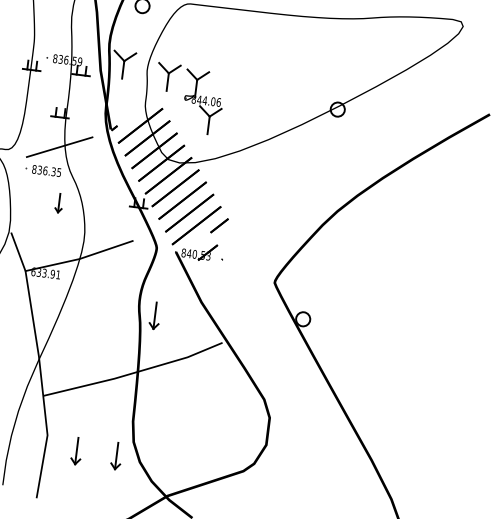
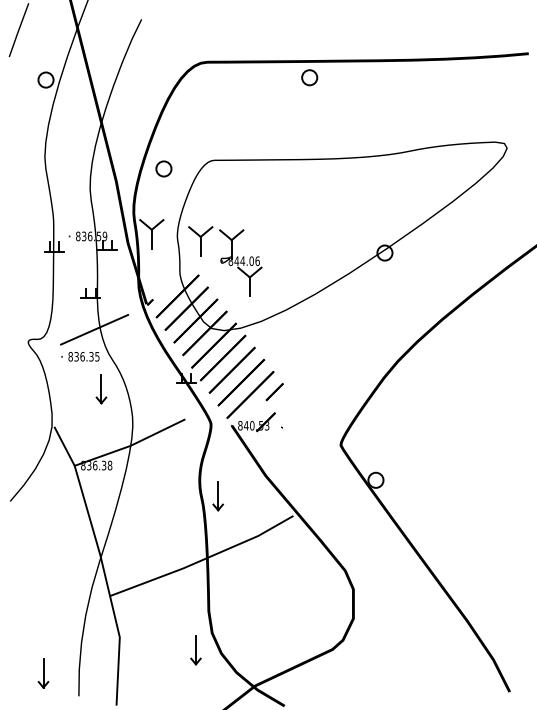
part: (59, 203) -> (101, 389), size x1.43
text: (45, 273) -> (96, 465), 633.91 -> 836.38
part: (76, 451) -> (152, 650), removed

